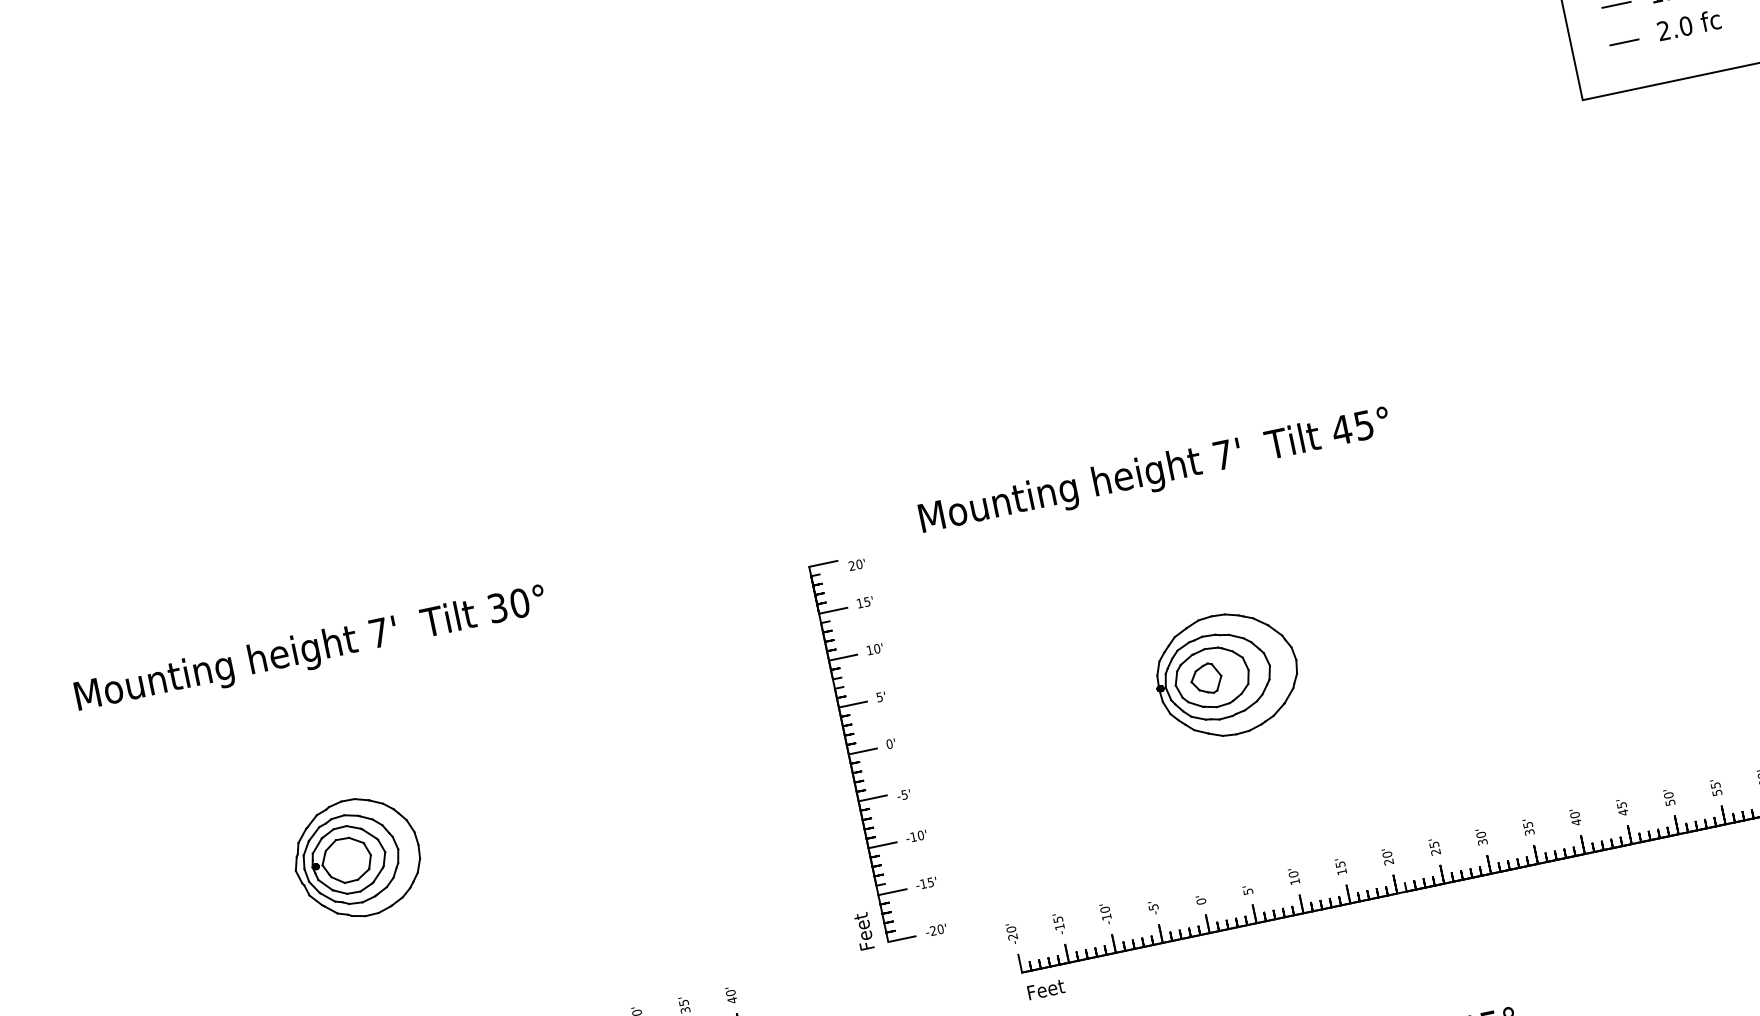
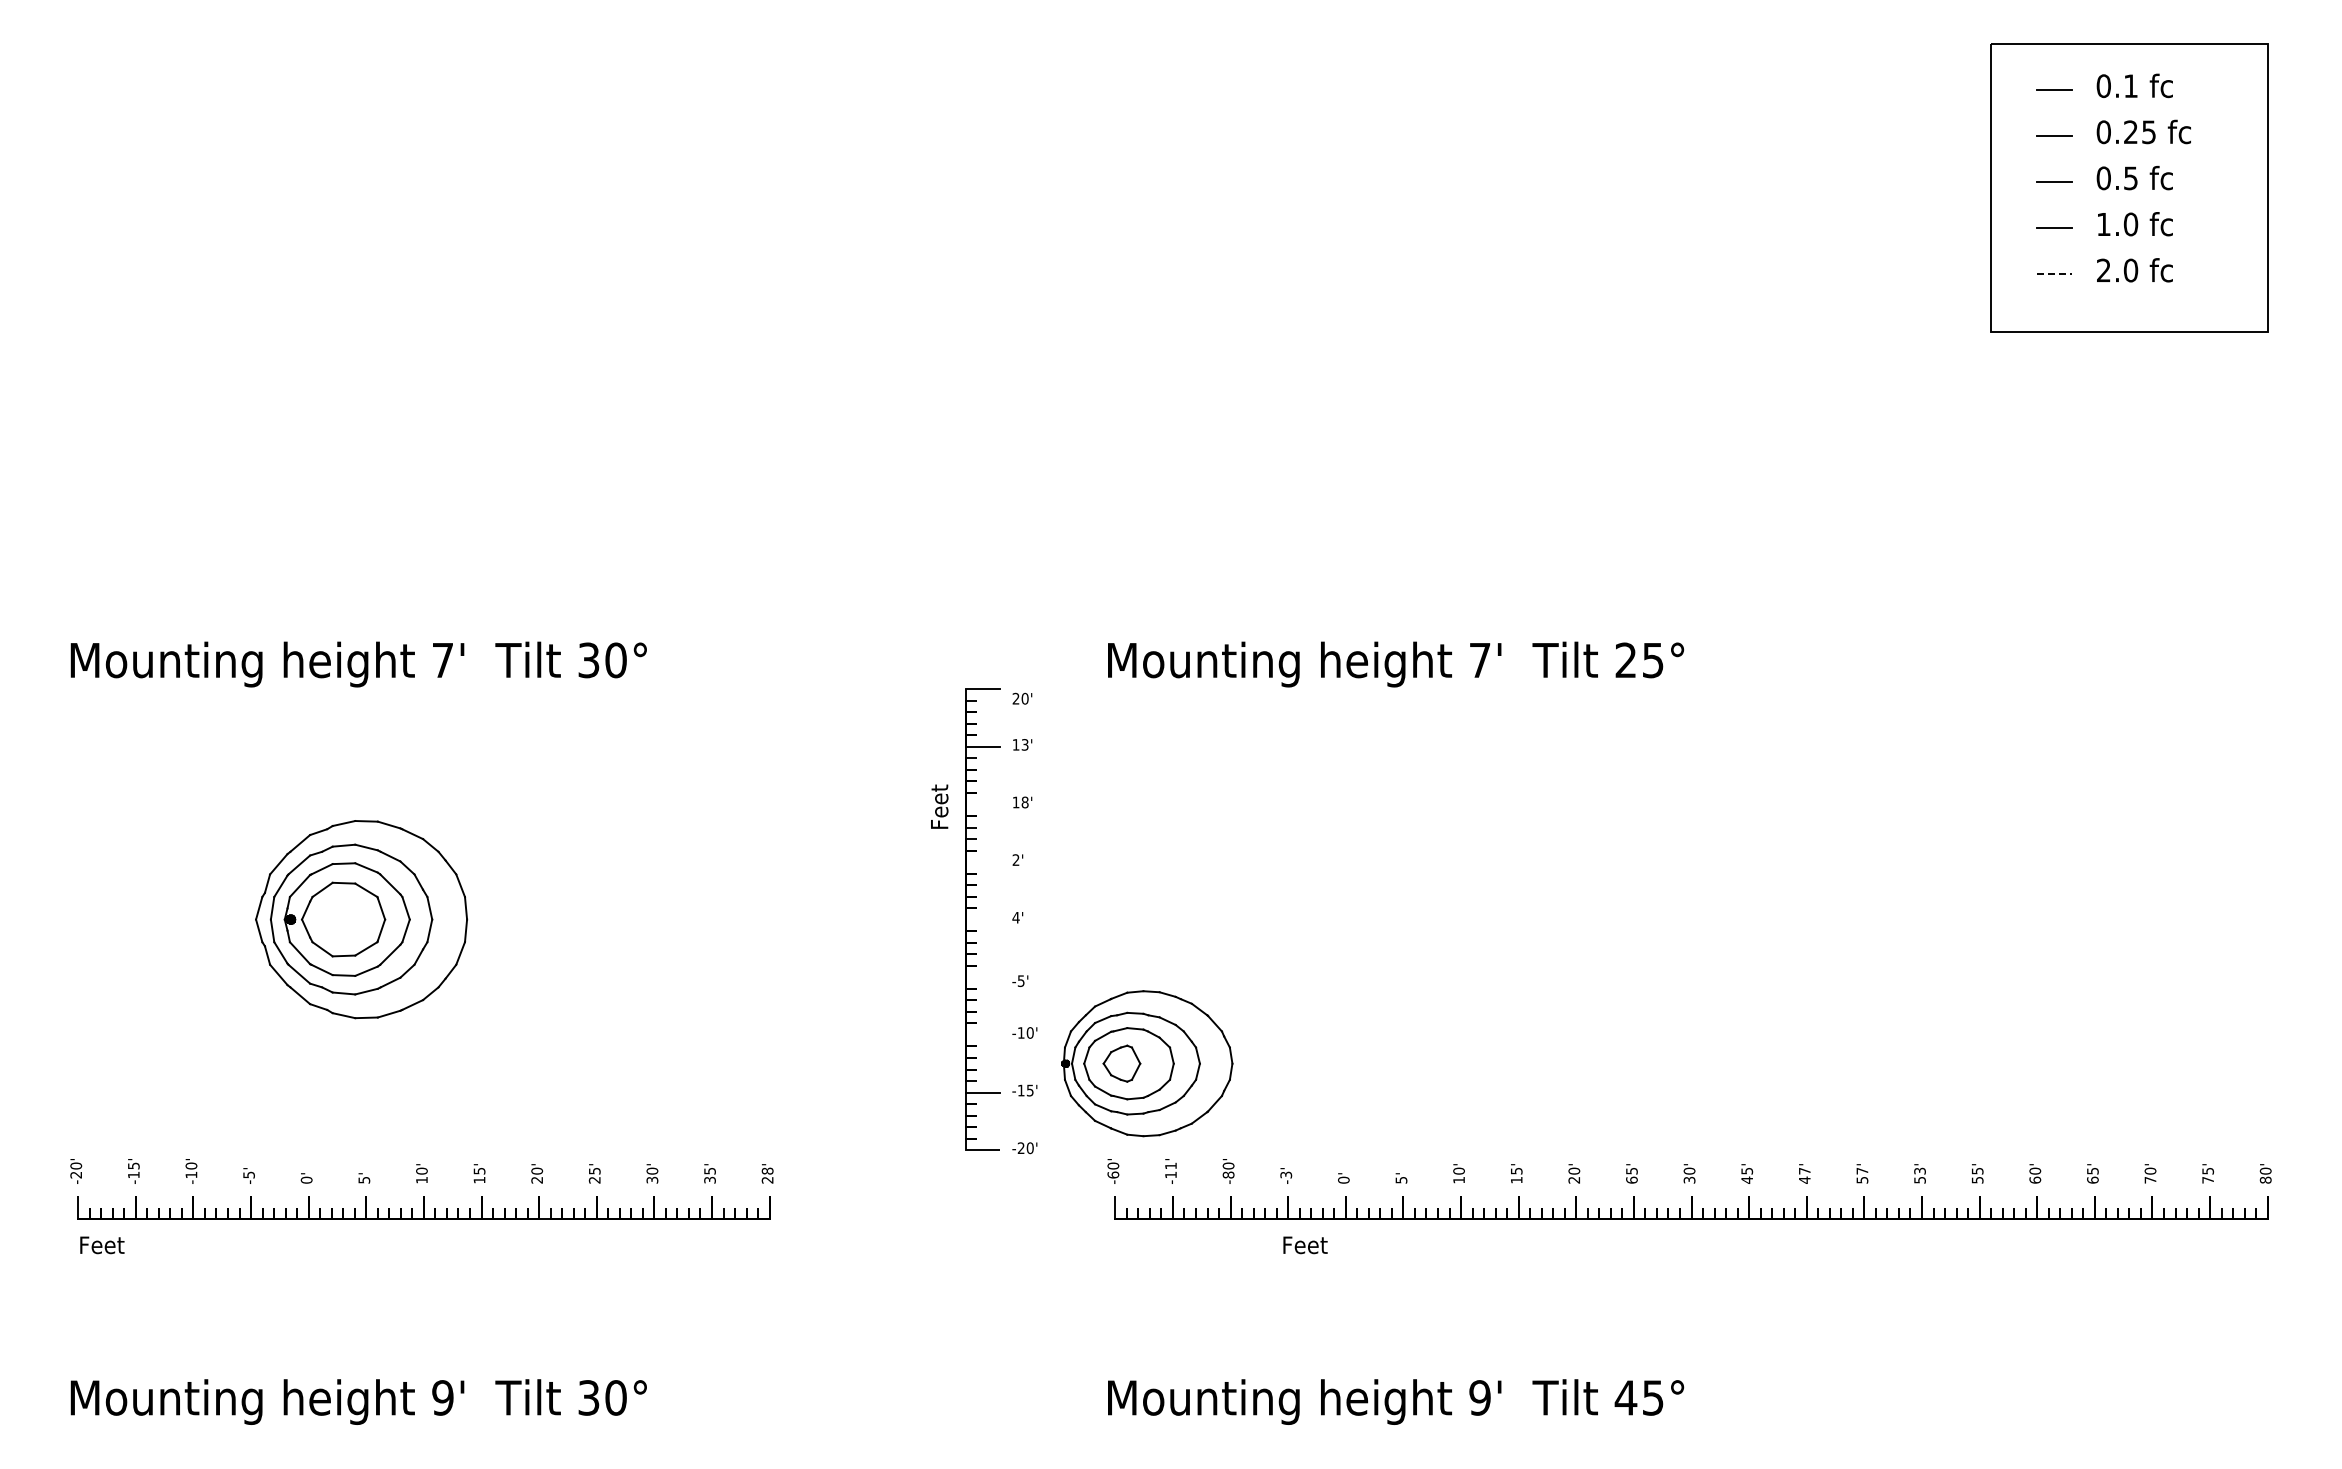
line: (1625, 42) -> (2055, 274), solid -> dashed
text: (1341, 429) -> (1625, 659), 45° -> 25°
text: (867, 601) -> (1025, 744), 15' -> 13'
text: (876, 648) -> (1024, 802), 10' -> 18'
line: (842, 657) -> (982, 804), removed
part: (1227, 674) -> (1147, 1063), moved
text: (879, 696) -> (1015, 859), 5' -> 2'
line: (852, 704) -> (982, 862), removed
text: (889, 744) -> (1015, 917), 0' -> 4'
line: (862, 751) -> (982, 919), removed
text: (1668, 794) -> (1919, 1170), 50' -> 53'
line: (872, 798) -> (982, 977), removed
text: (1622, 808) -> (1862, 1175), 45' -> 57'
text: (1574, 814) -> (1804, 1170), 40' -> 47'
text: (1529, 831) -> (1747, 1179), 35' -> 45'
line: (882, 844) -> (982, 1034), removed
text: (1435, 851) -> (1631, 1179), 25' -> 65'
part: (357, 857) -> (361, 919), size x1.4
text: (1152, 906) -> (1285, 1174), -5' -> -3'
text: (1106, 916) -> (1228, 1174), -10' -> -80'
text: (1057, 919) -> (1170, 1165), -15' -> -11'
text: (863, 931) -> (939, 806), moved
text: (1012, 936) -> (1113, 1174), -20' -> -60'
text: (1046, 989) -> (1305, 1245), moved
text: (731, 996) -> (767, 1175), 40' -> 28'

